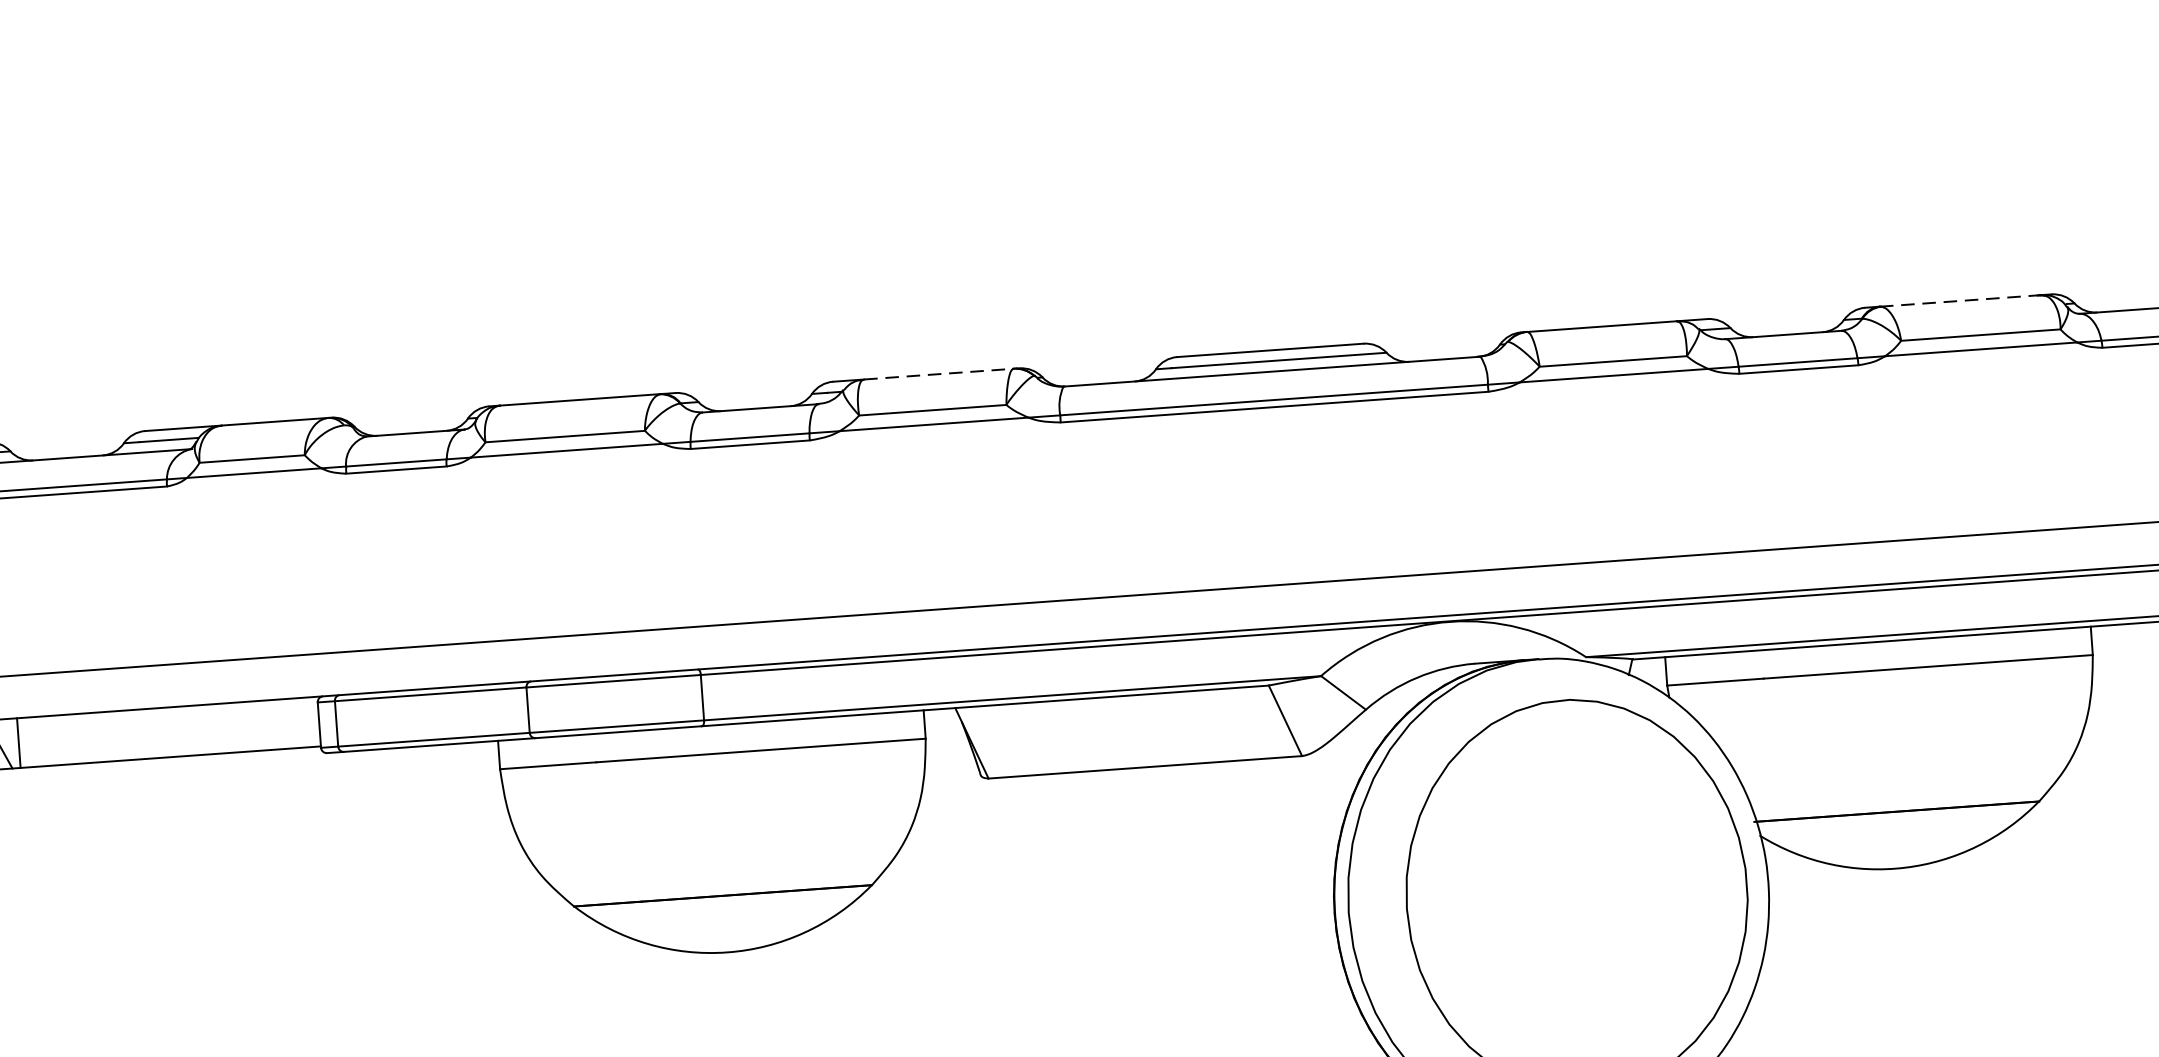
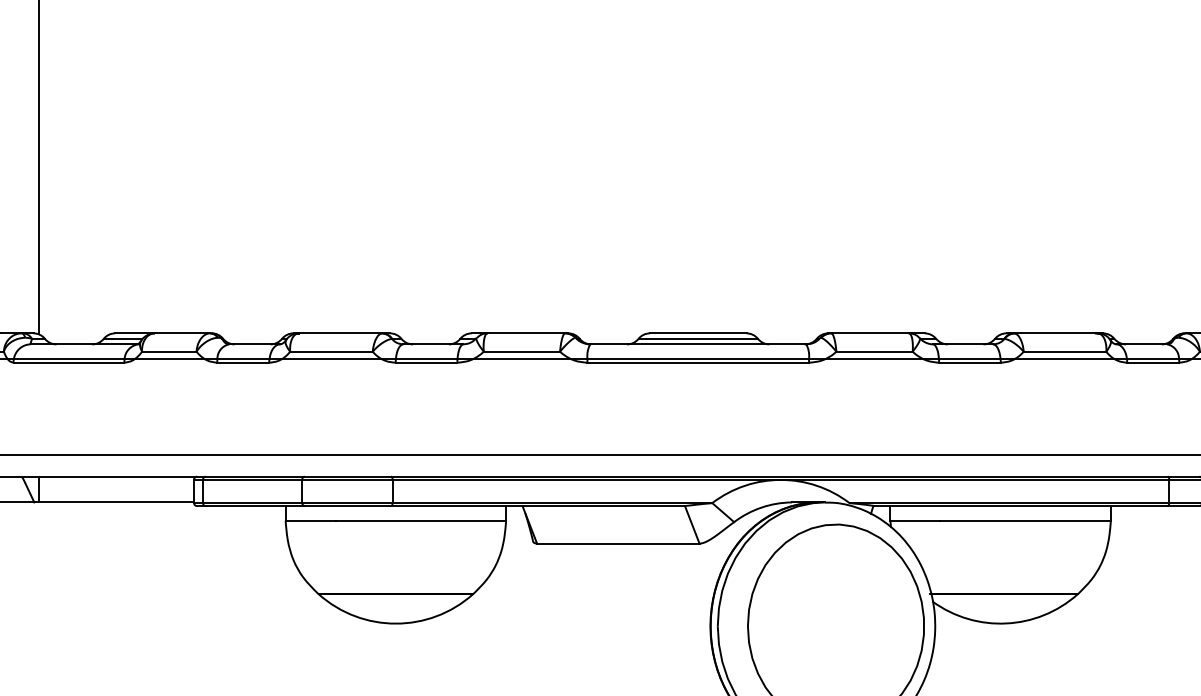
line: (1959, 301) -> (1055, 333), dashed -> solid
line: (939, 374) -> (526, 333), dashed -> solid

